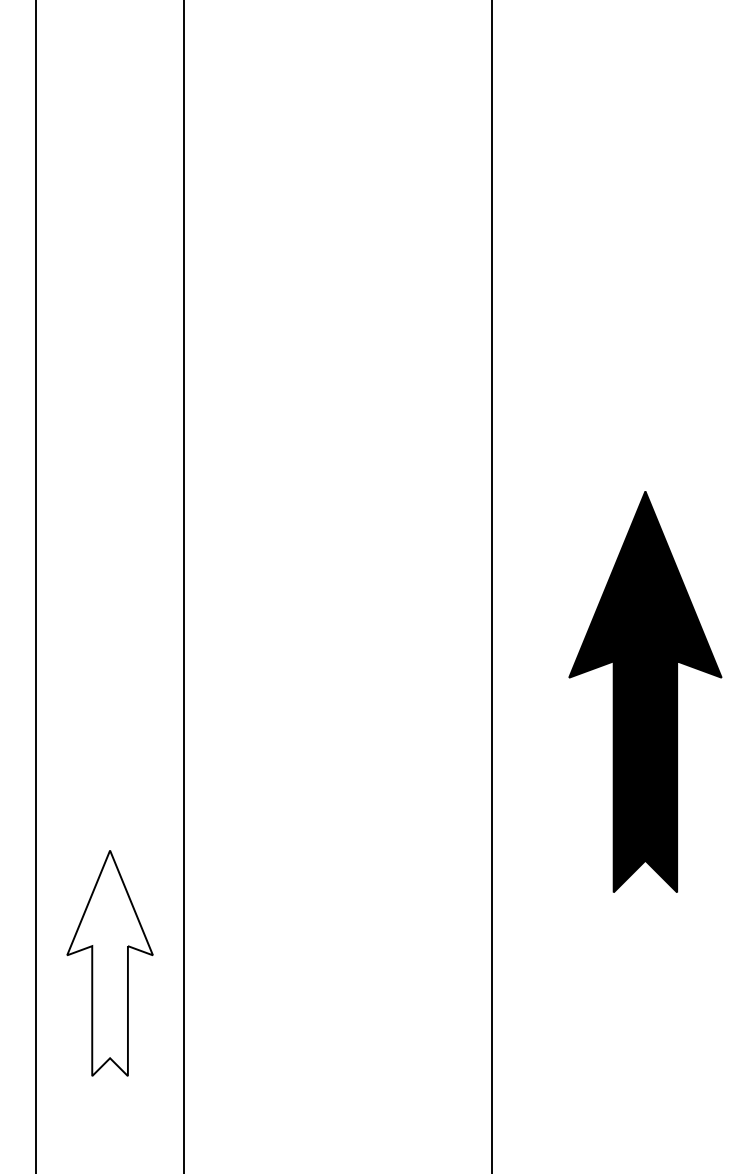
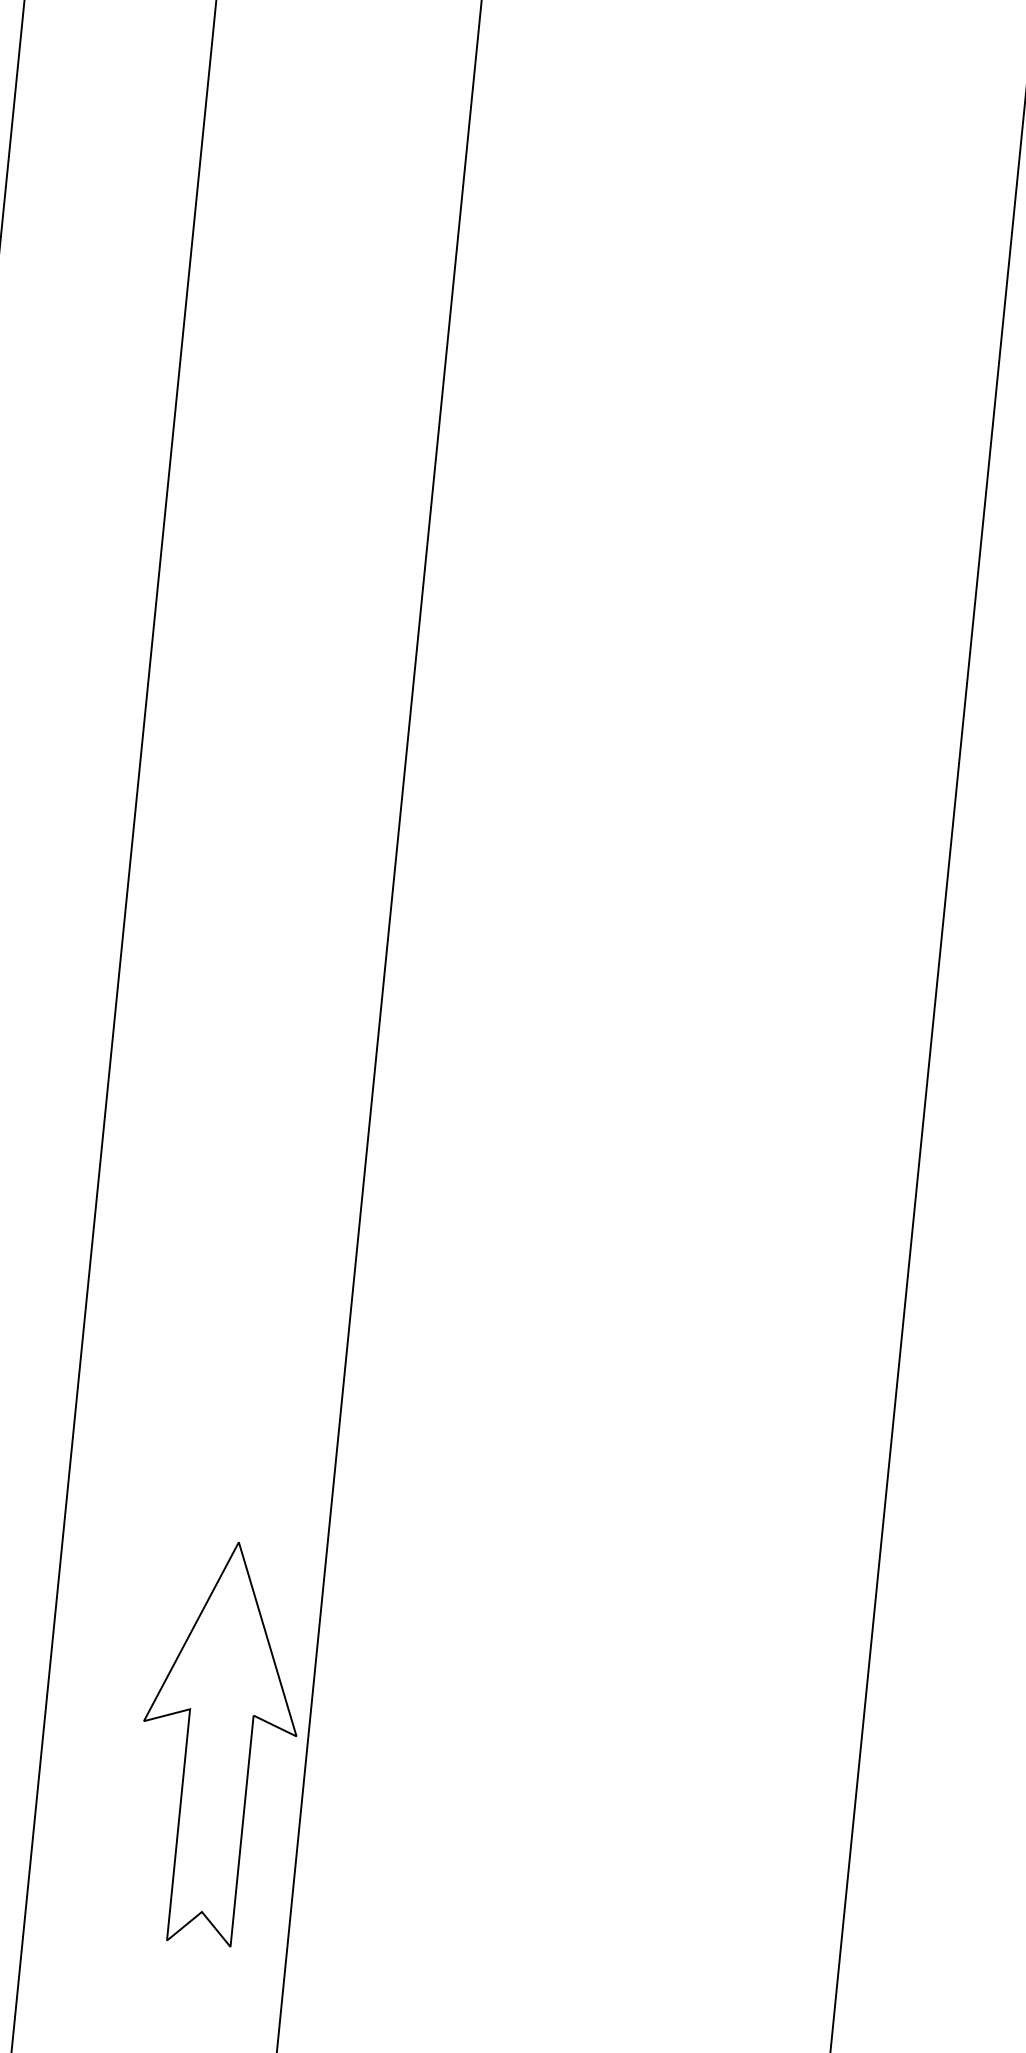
part: (109, 963) -> (217, 1743), moved

